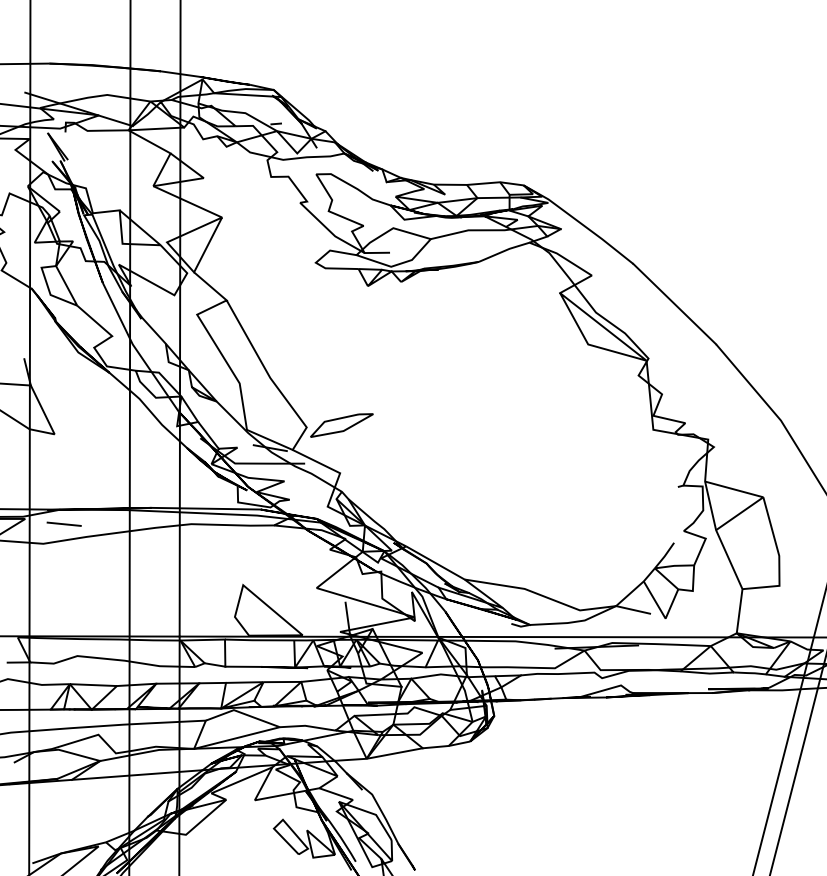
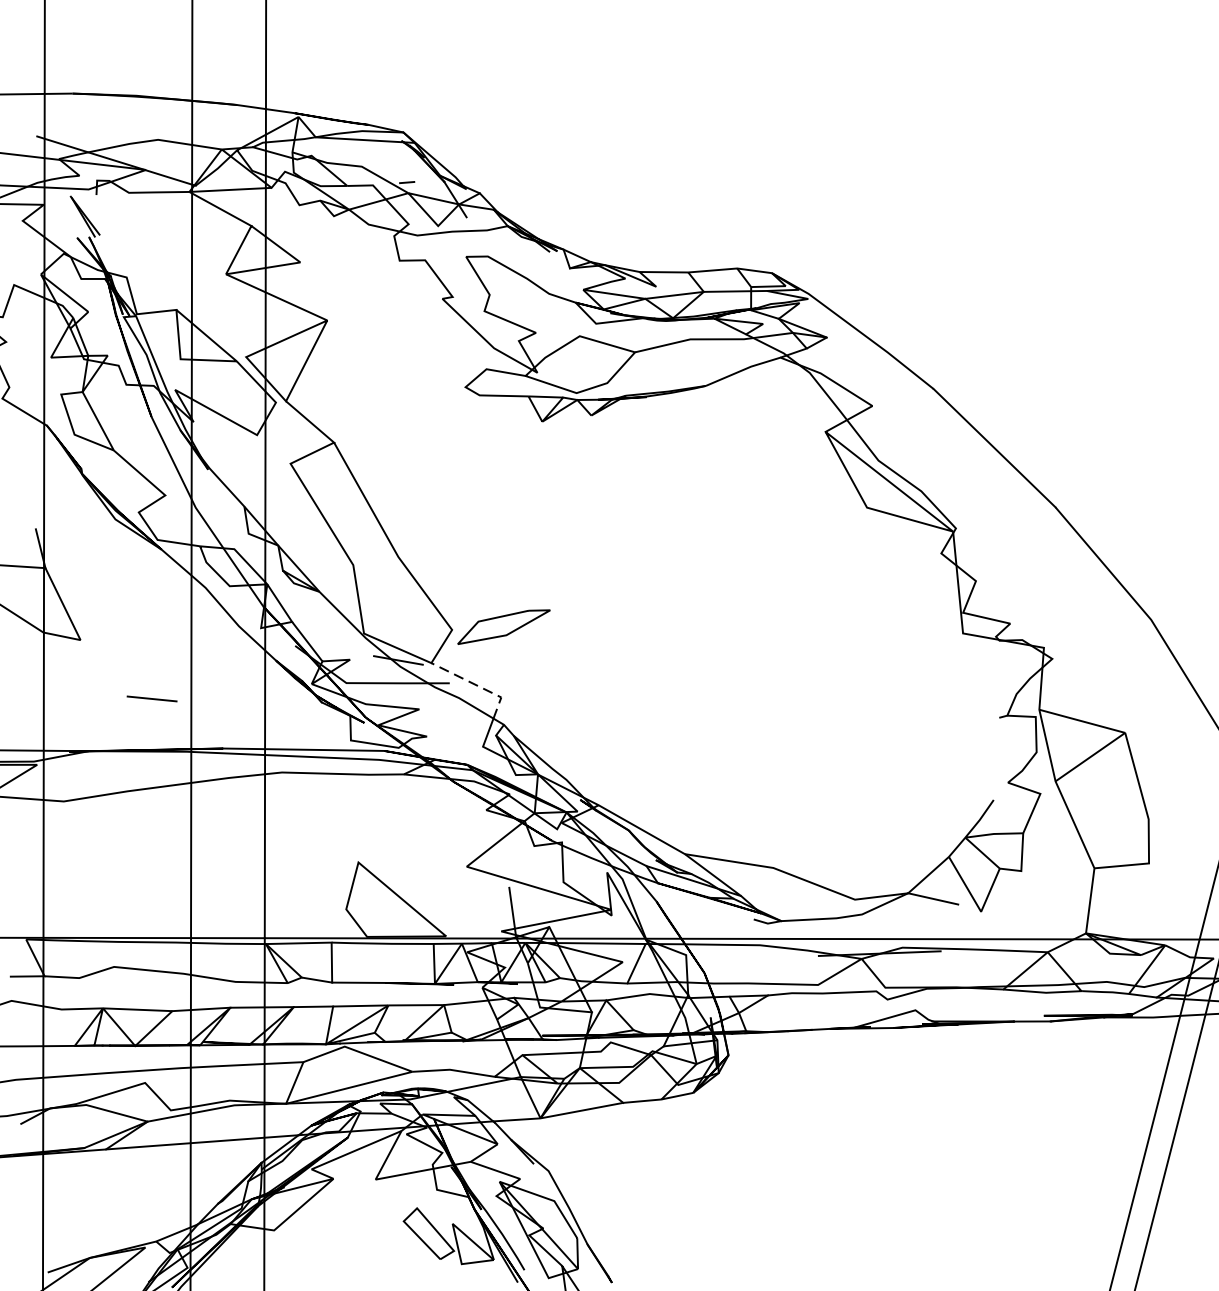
line: (376, 252) -> (554, 372), removed
line: (324, 465) -> (478, 686), solid -> dashed
line: (63, 523) -> (151, 697), moved

